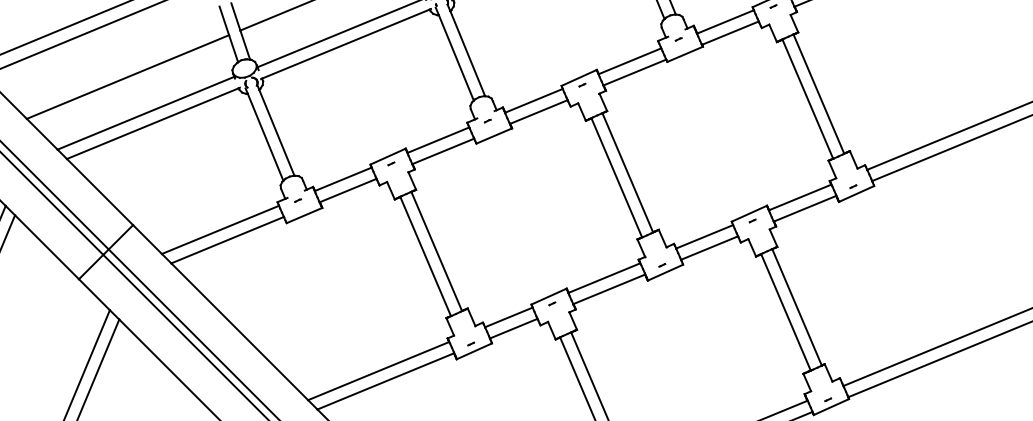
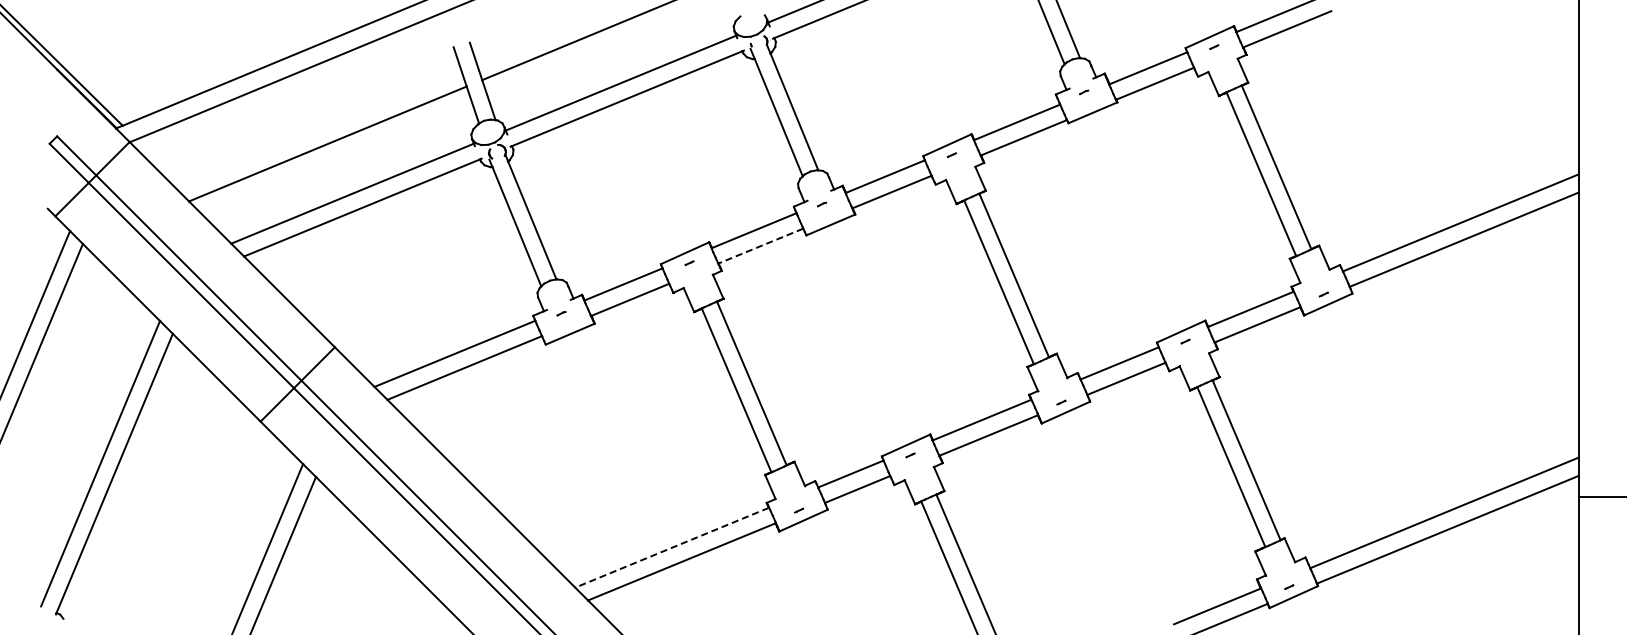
line: (443, 151) -> (761, 246), solid -> dashed
line: (378, 370) -> (672, 547), solid -> dashed

